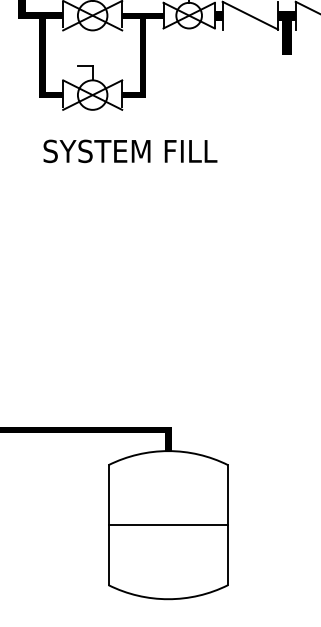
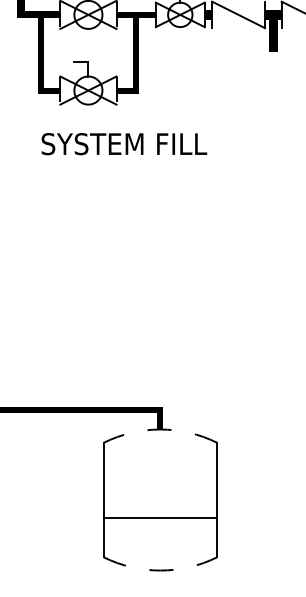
arc: (168, 451) -> (160, 429), solid -> dashed
line: (168, 525) -> (160, 518), moved
arc: (168, 599) -> (160, 570), solid -> dashed

